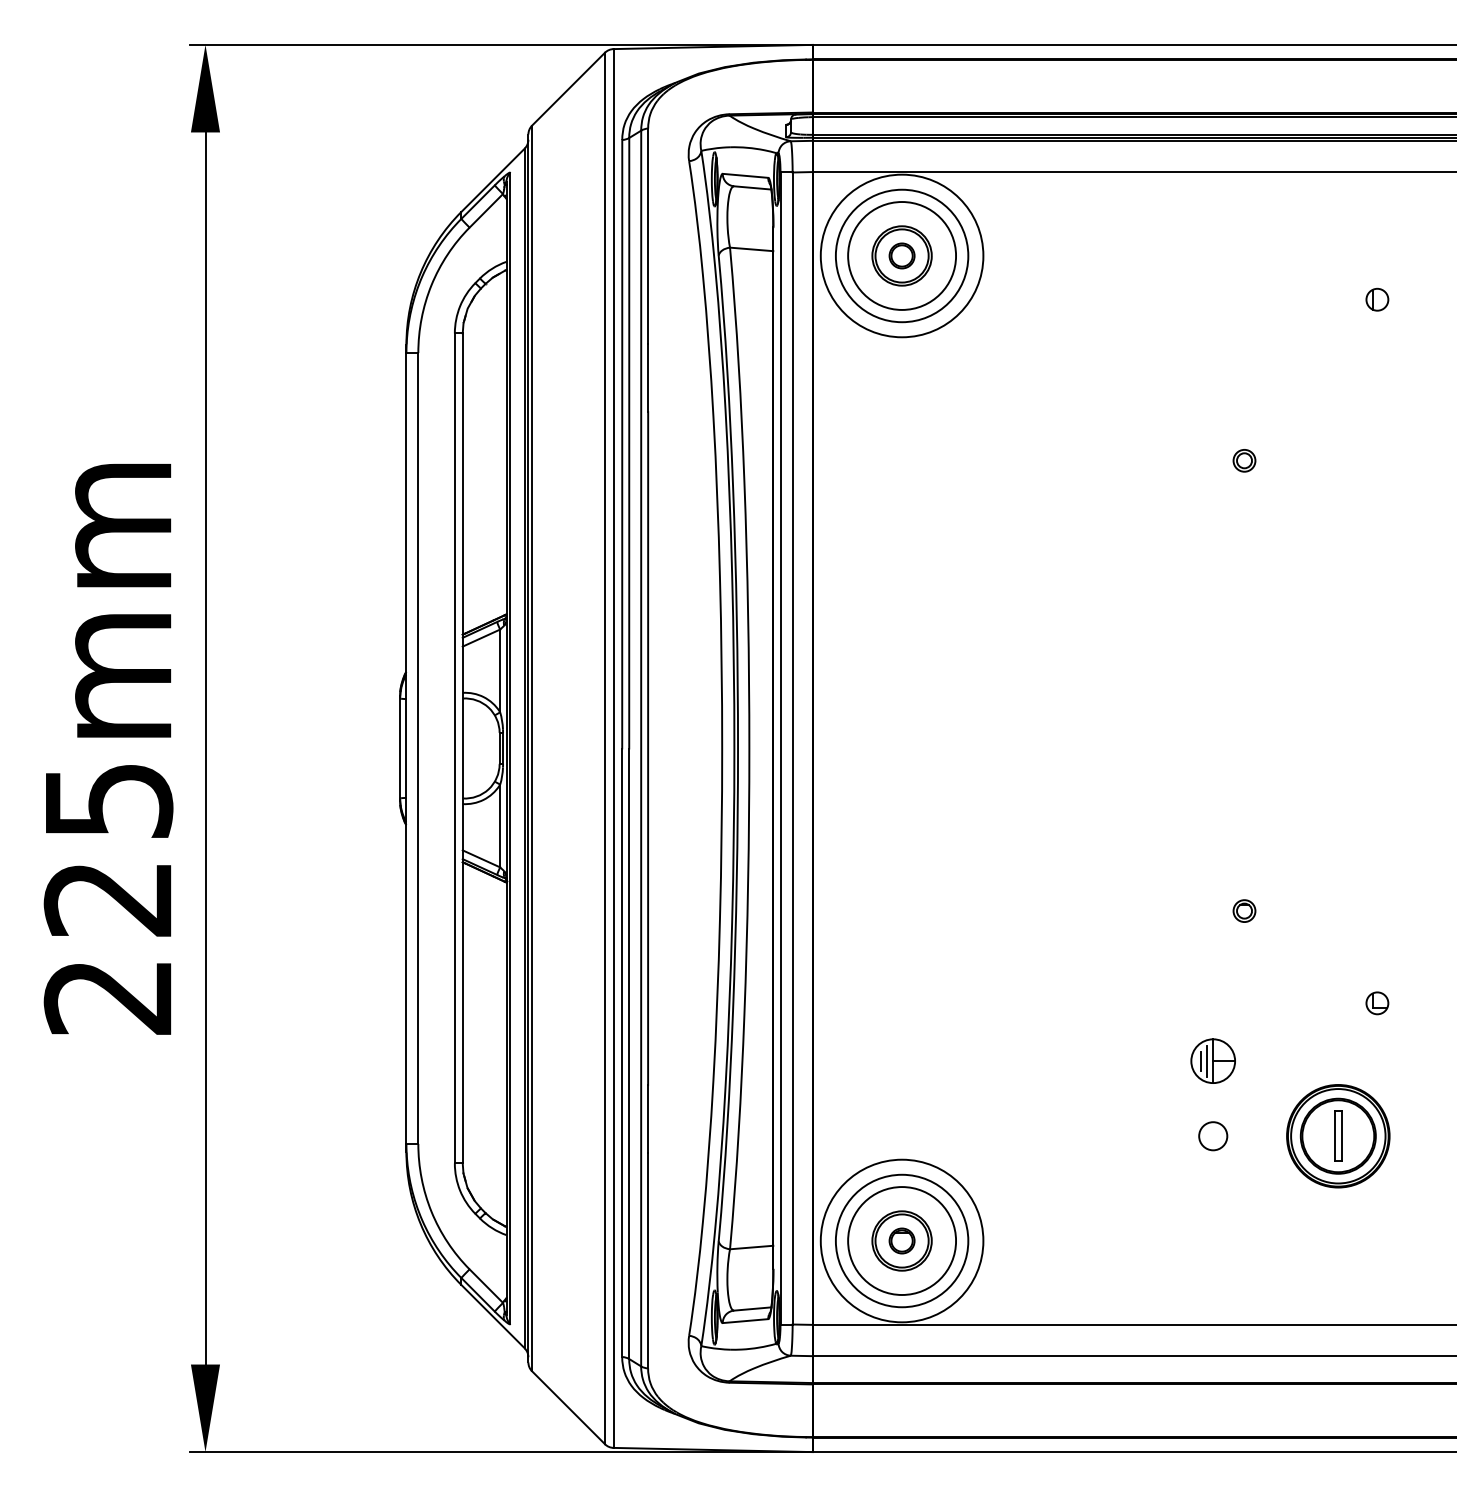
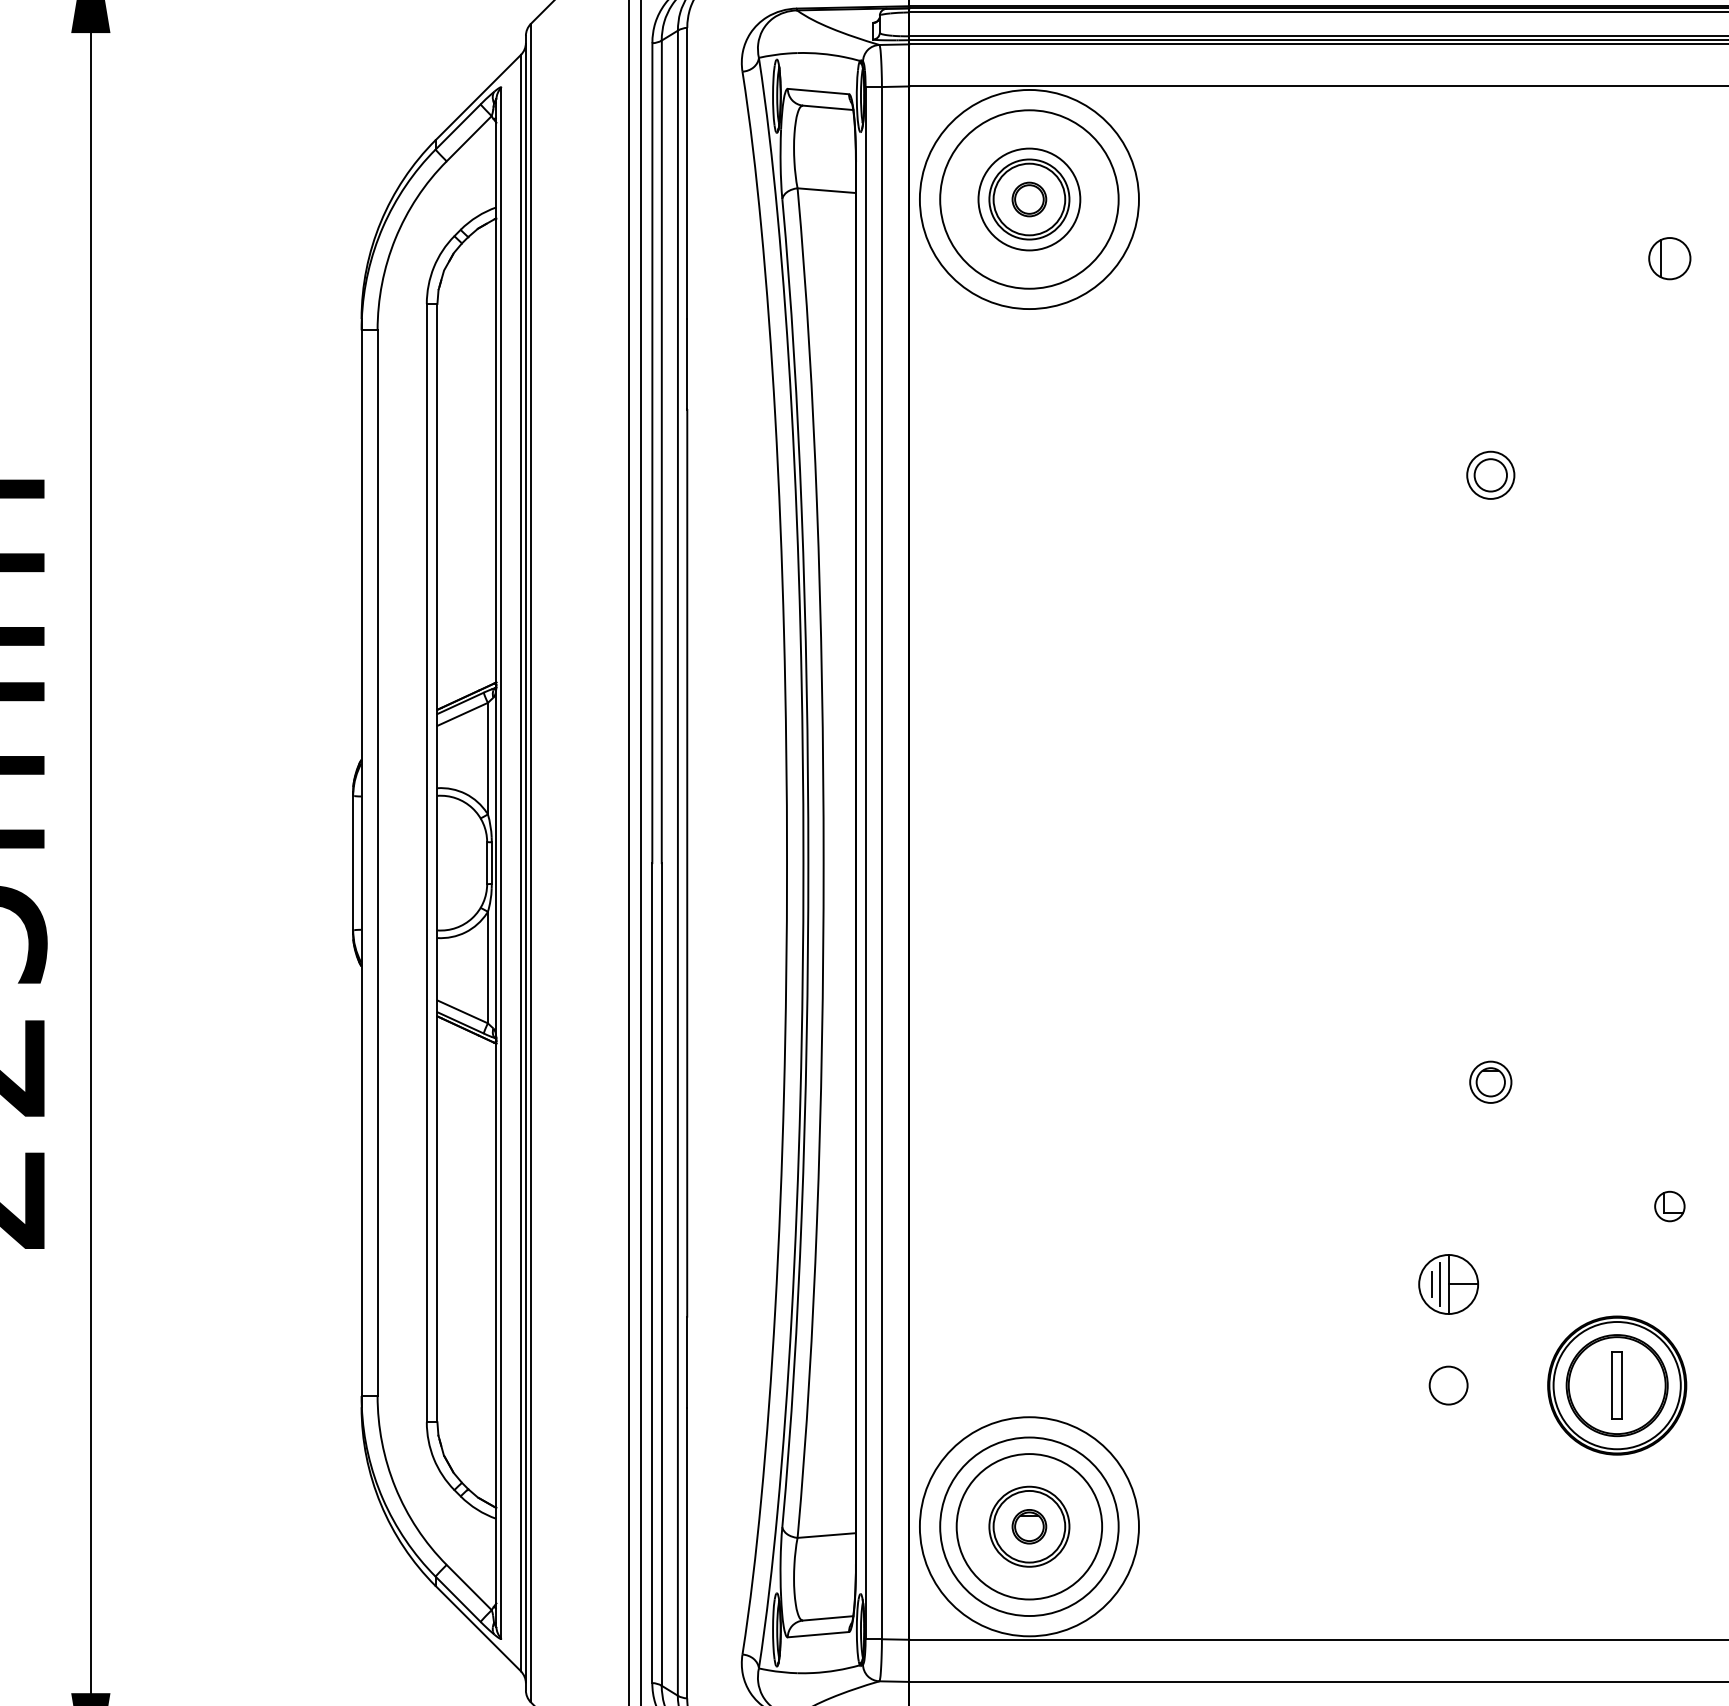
circle: (902, 255) -> (1029, 198), size x0.7
part: (1377, 299) -> (1669, 258), size x1.4
part: (1244, 460) -> (1490, 475), size x1.6
part: (1244, 910) -> (1490, 1081), size x1.4

